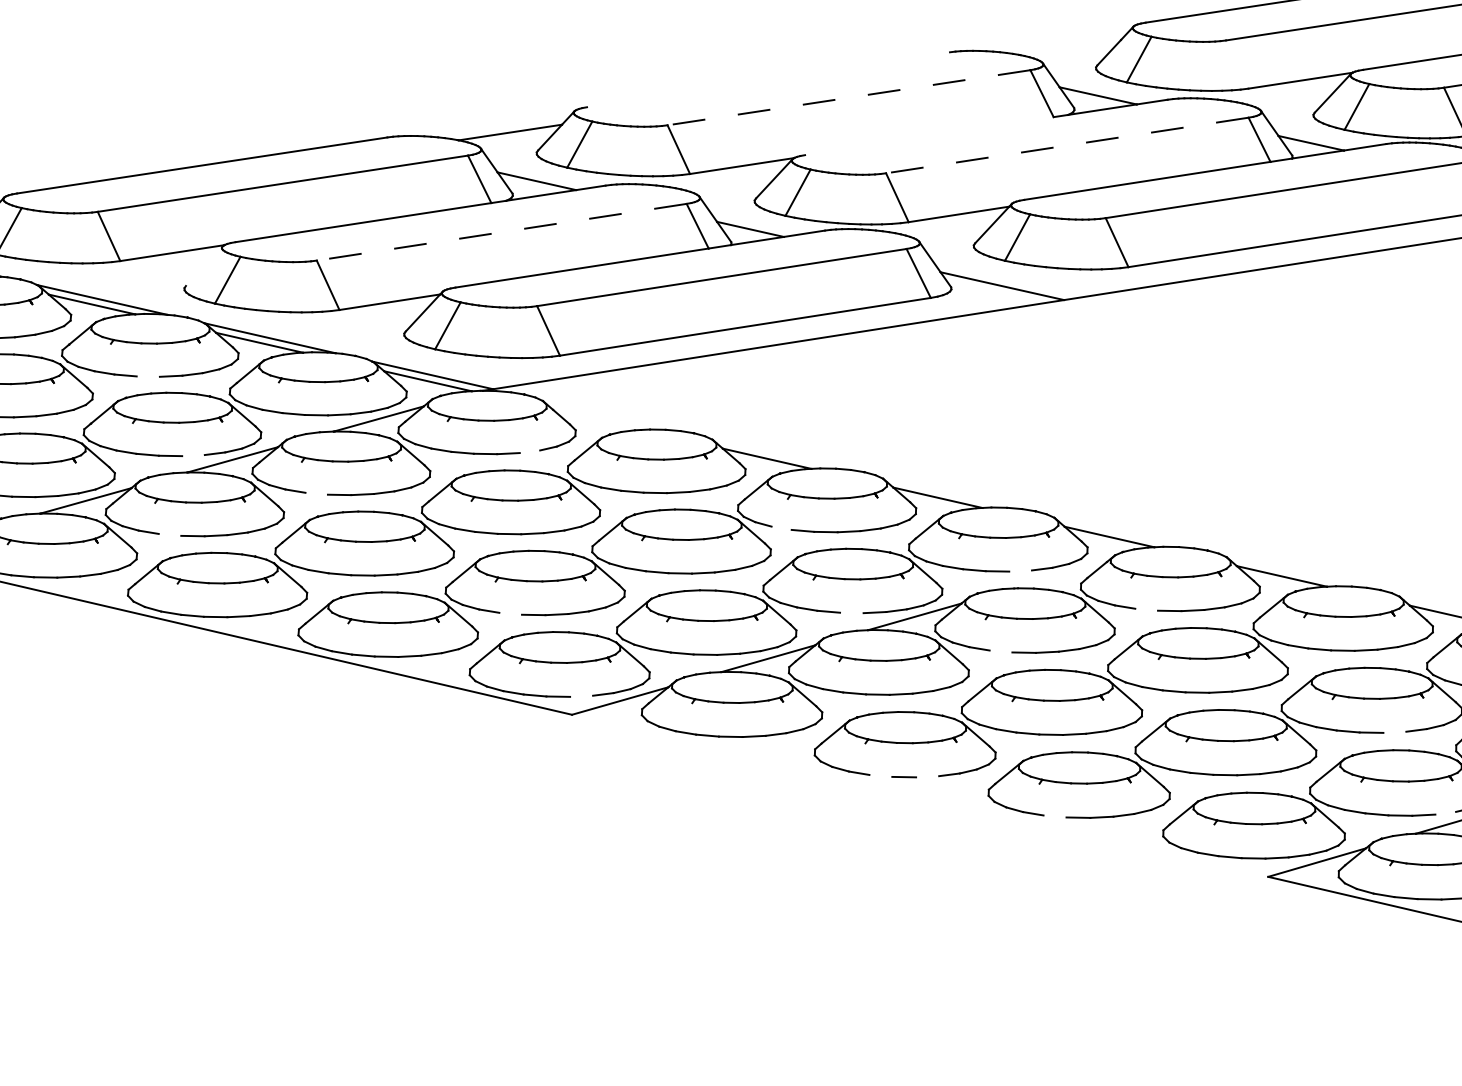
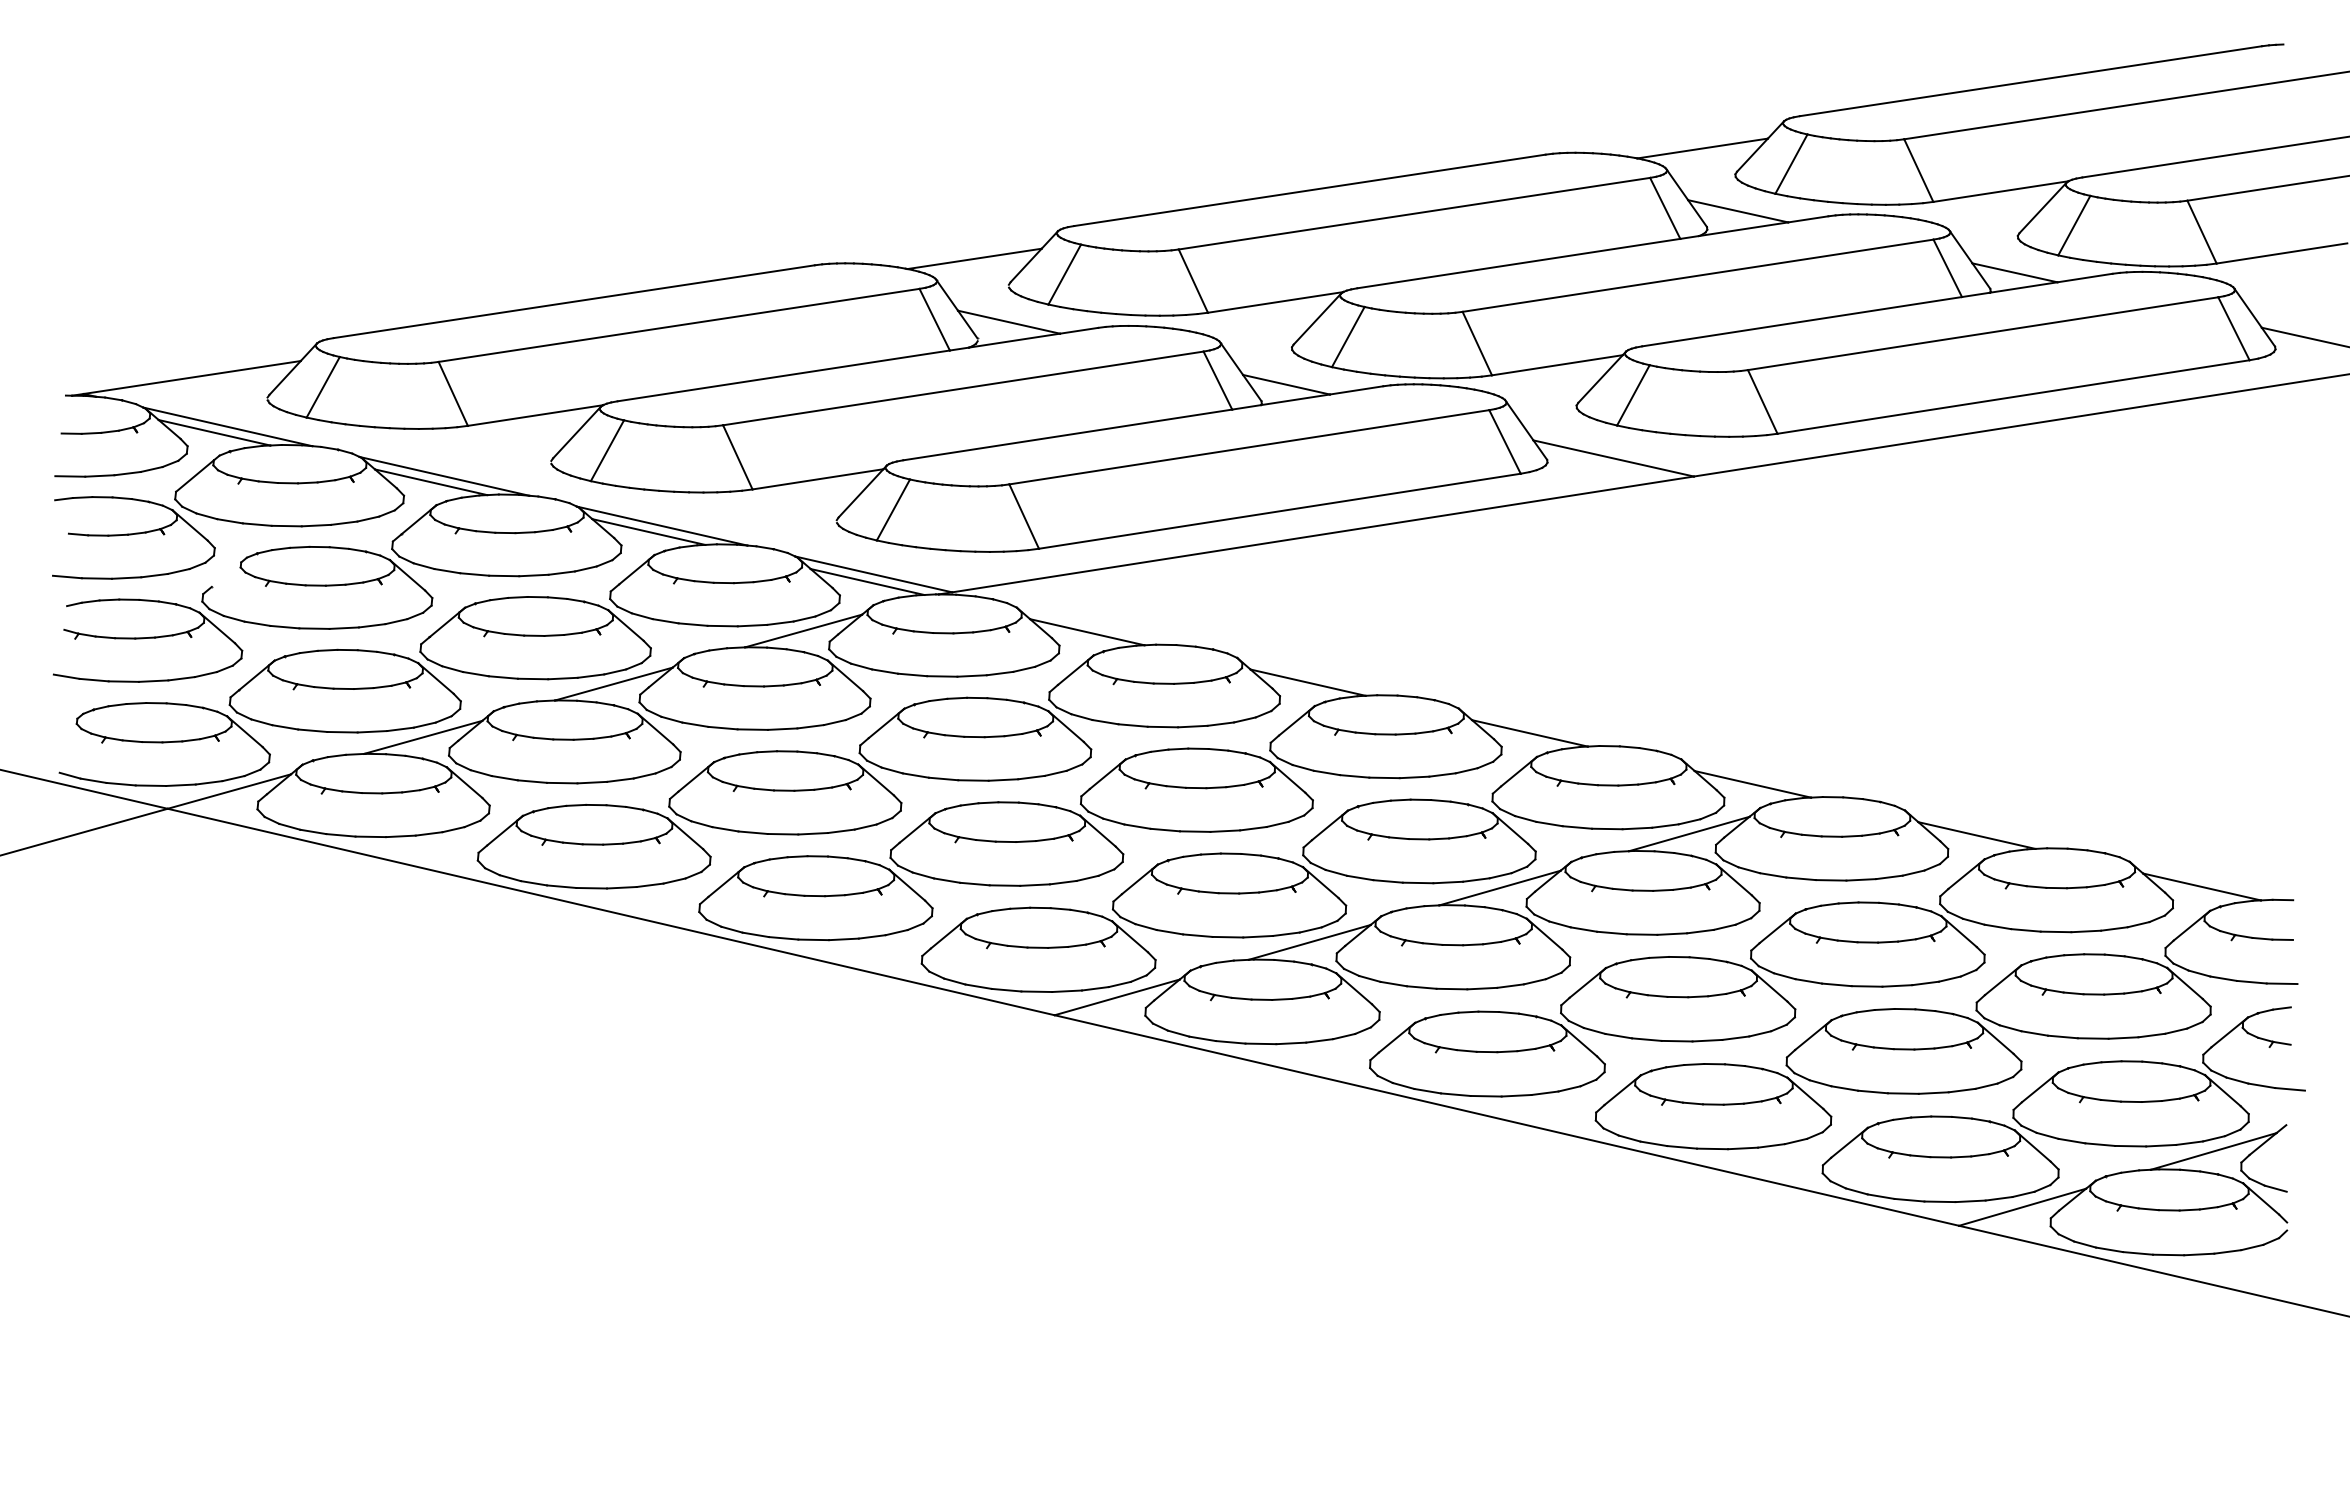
line: (1070, 47) -> (1702, 148), added
line: (1237, 64) -> (1918, 170), added
line: (768, 79) -> (1309, 190), added
line: (848, 97) -> (1413, 213), dashed -> solid
line: (929, 136) -> (1518, 263), added
line: (1066, 145) -> (1697, 275), dashed -> solid
line: (501, 232) -> (962, 388), dashed -> solid
line: (204, 266) -> (577, 432), added
line: (148, 376) -> (504, 575), added
line: (597, 420) -> (1087, 632), added
line: (529, 451) -> (999, 673), added
line: (193, 455) -> (562, 678), added
line: (316, 493) -> (722, 727), added
line: (781, 527) -> (1326, 772), added
line: (170, 534) -> (532, 781), added
line: (1020, 571) -> (1637, 828), added
line: (1060, 574) -> (1689, 833), added
line: (1146, 609) -> (1800, 878), added
line: (851, 612) -> (1417, 882), added
line: (510, 613) -> (974, 883), added
line: (1000, 651) -> (1611, 932), added
line: (581, 696) -> (1066, 991), added
line: (1394, 731) -> (2123, 1037), added
line: (880, 775) -> (1455, 1094), added
line: (927, 776) -> (1516, 1095), added
line: (919, 795) -> (1506, 1120), added
line: (1445, 812) -> (2189, 1142), added
line: (1055, 816) -> (1682, 1147), added

